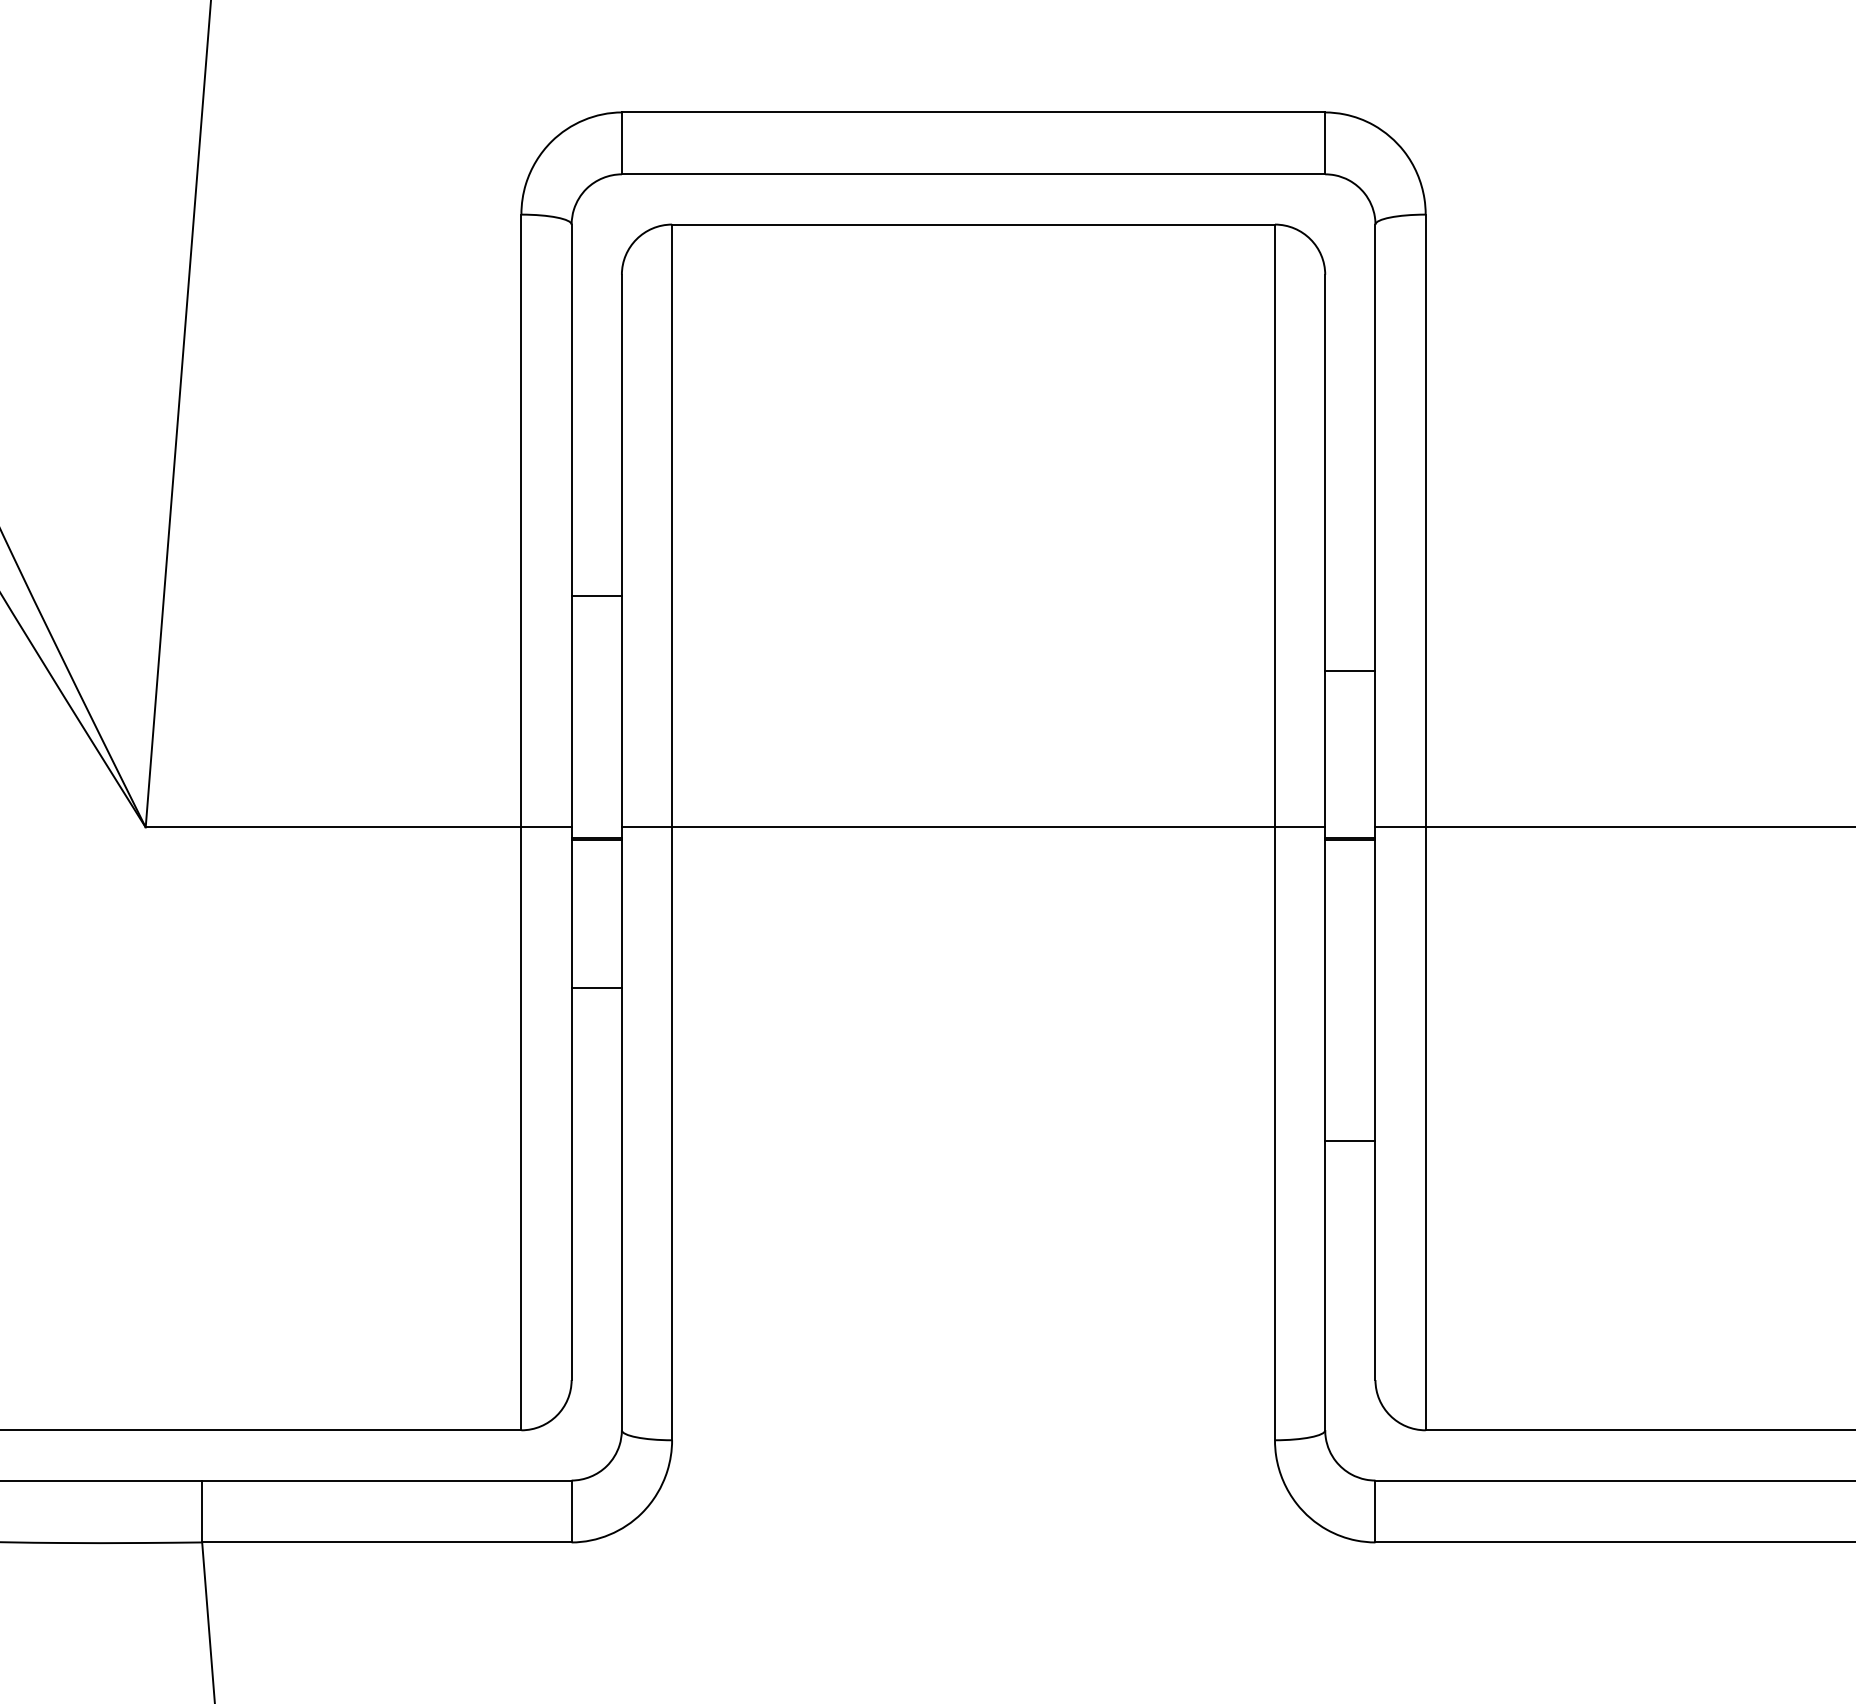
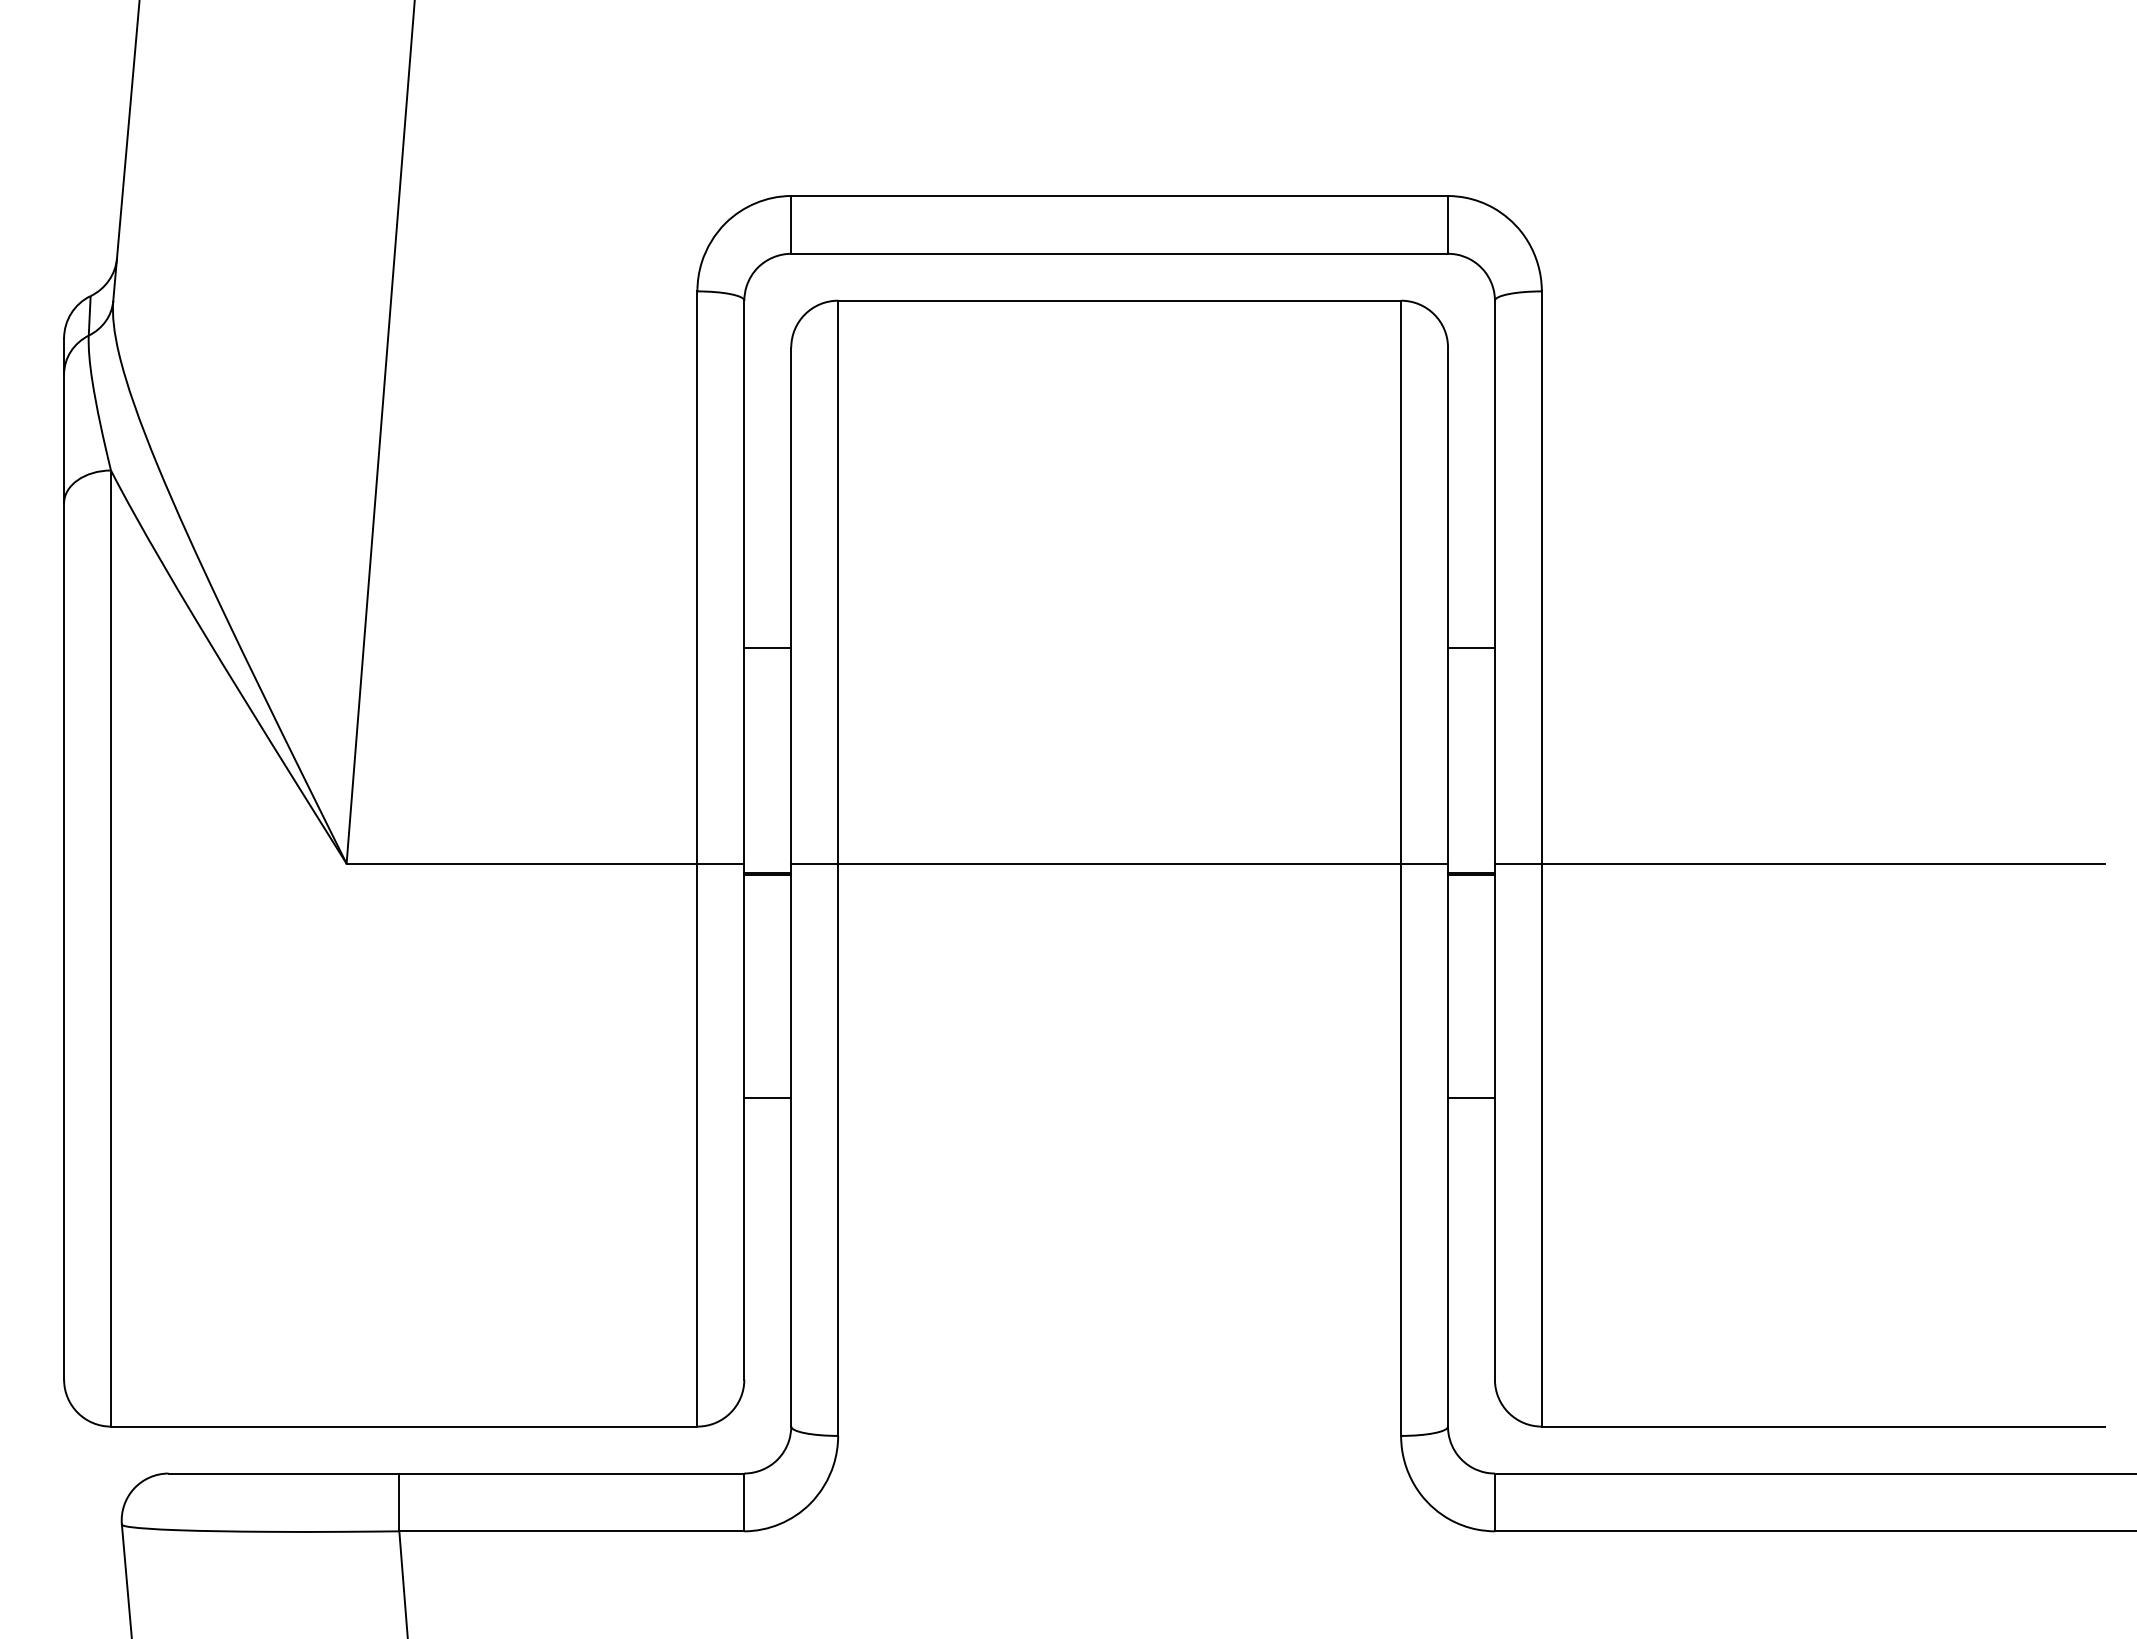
line: (1350, 670) -> (1471, 647), moved
line: (596, 987) -> (767, 1098), moved
line: (1350, 1141) -> (1471, 1098), moved

